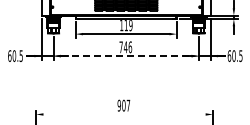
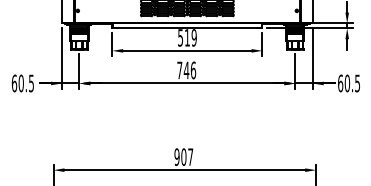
text: (121, 25) -> (180, 38), 119 -> 519
line: (126, 56) -> (187, 84), dashed -> solid
line: (124, 114) -> (184, 170), added

